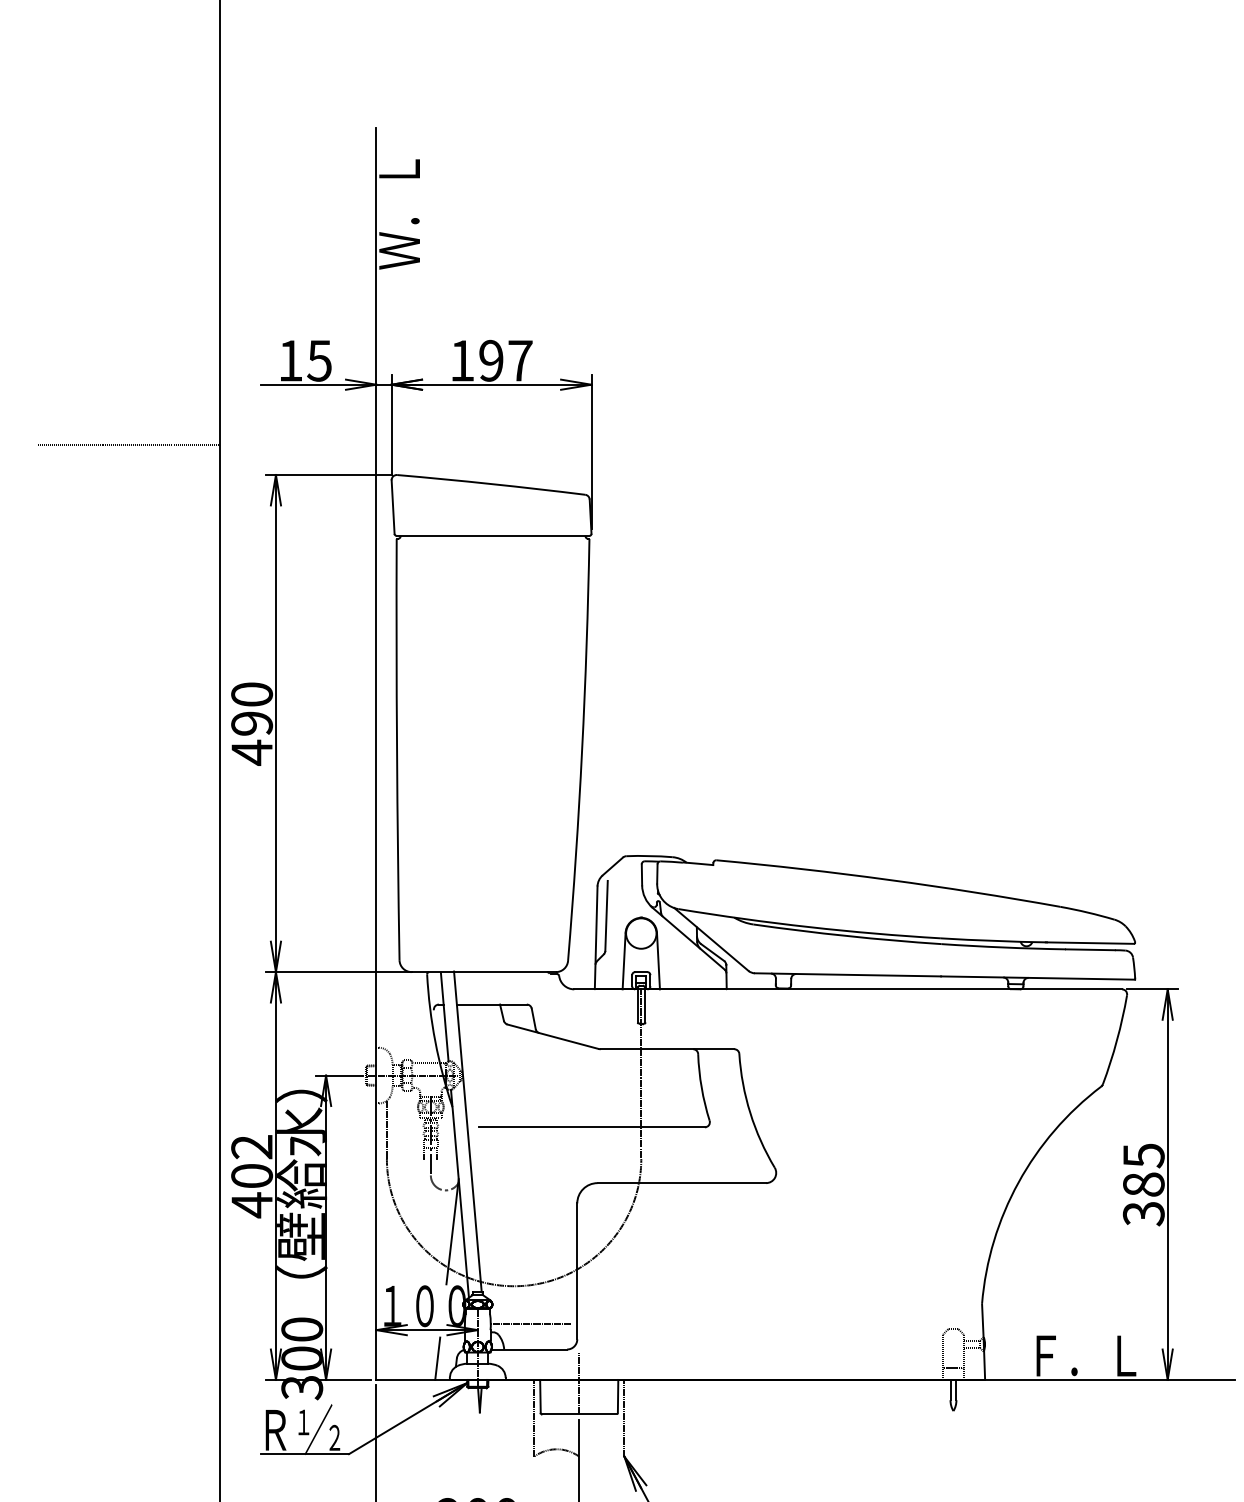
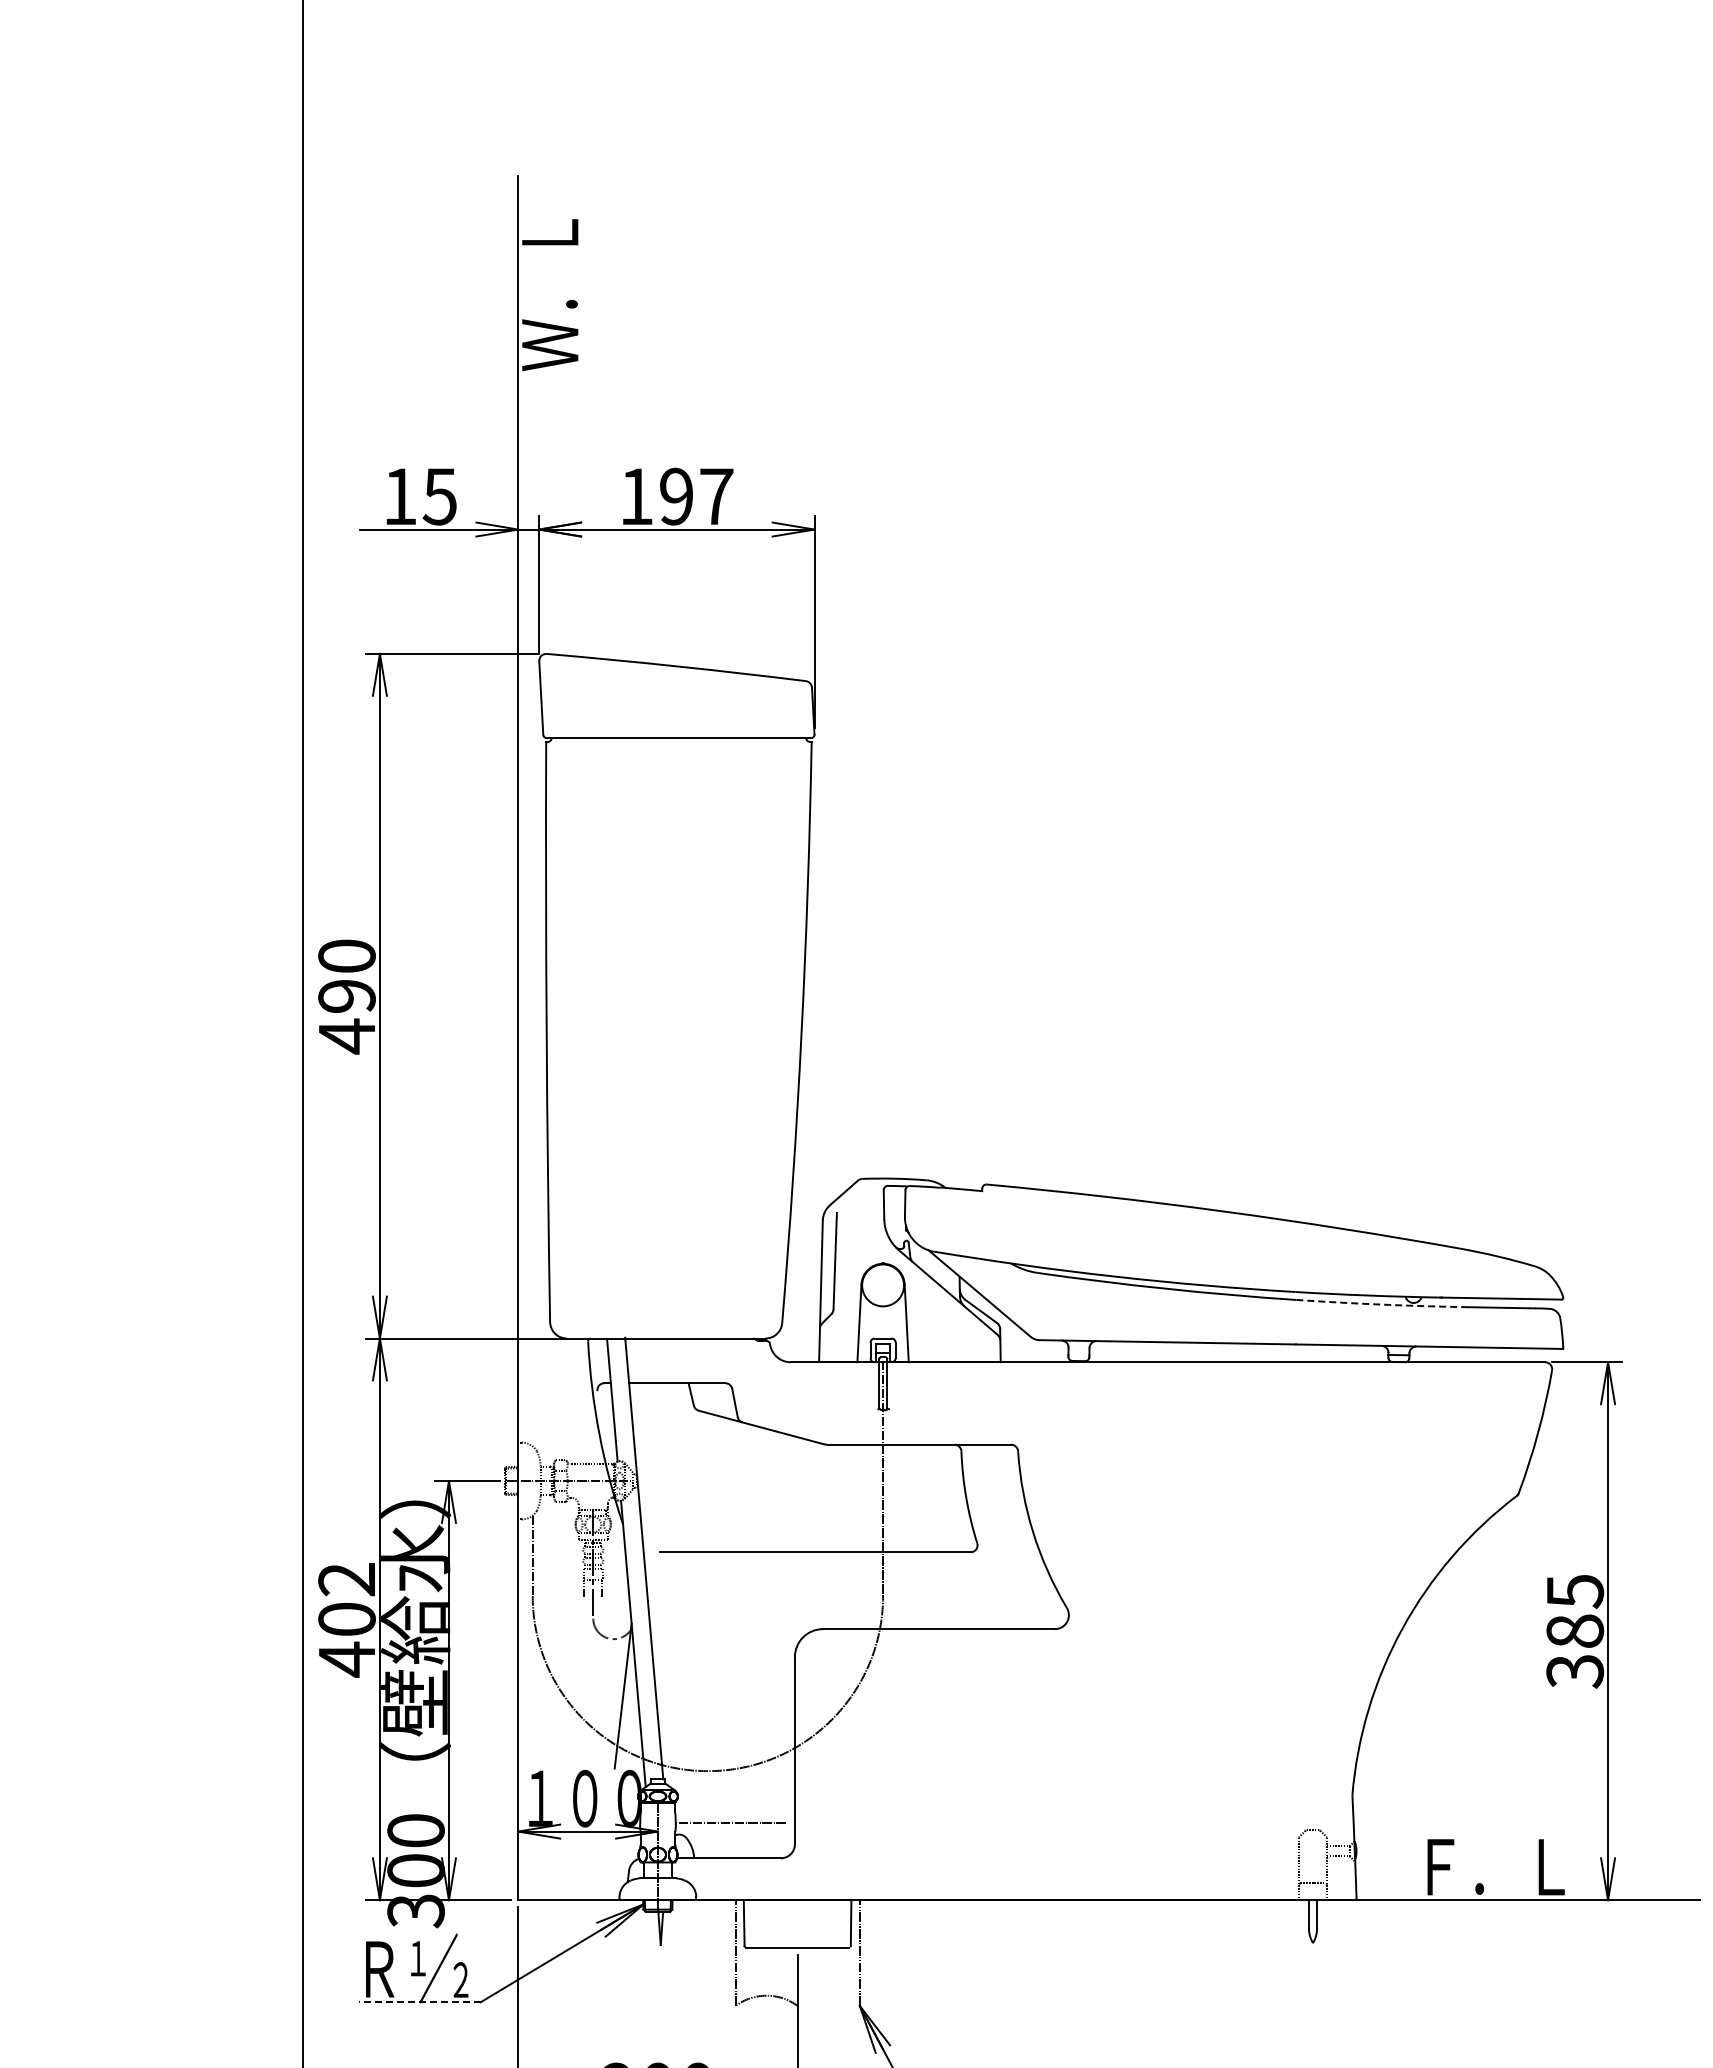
line: (128, 444) -> (177, 611), removed
arc: (1003, 947) -> (1382, 1304), solid -> dashed
line: (437, 1358) -> (602, 1870), removed
line: (579, 1383) -> (797, 1904), removed
line: (304, 1454) -> (419, 2002), solid -> dashed

